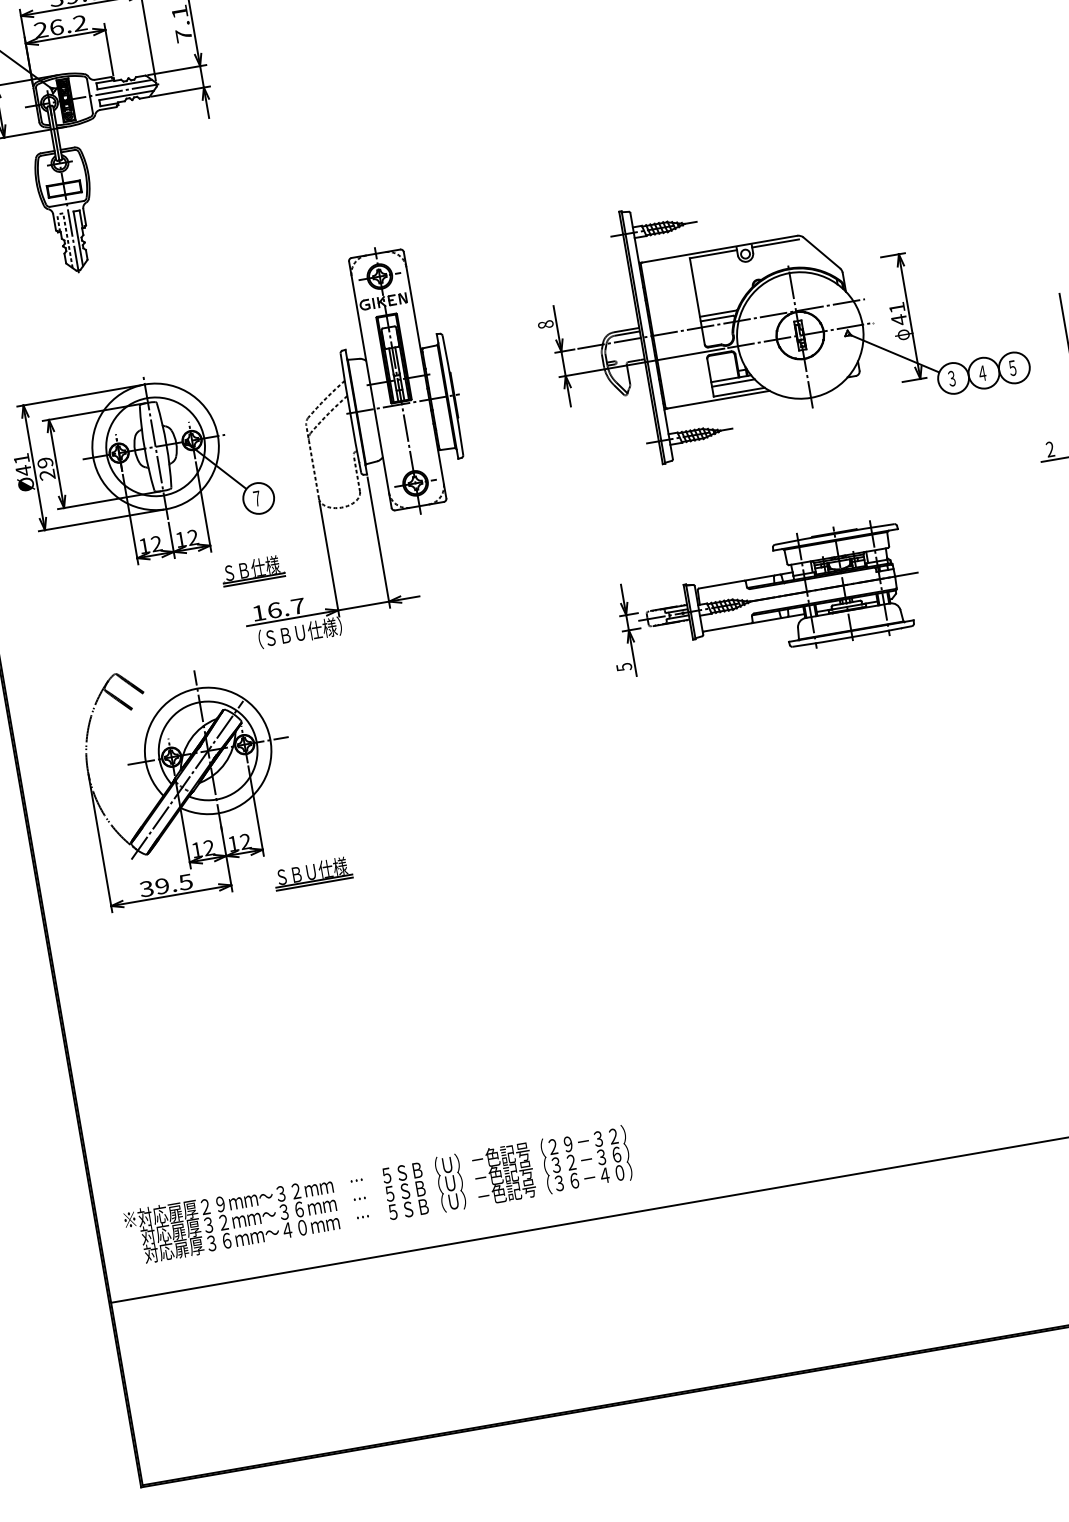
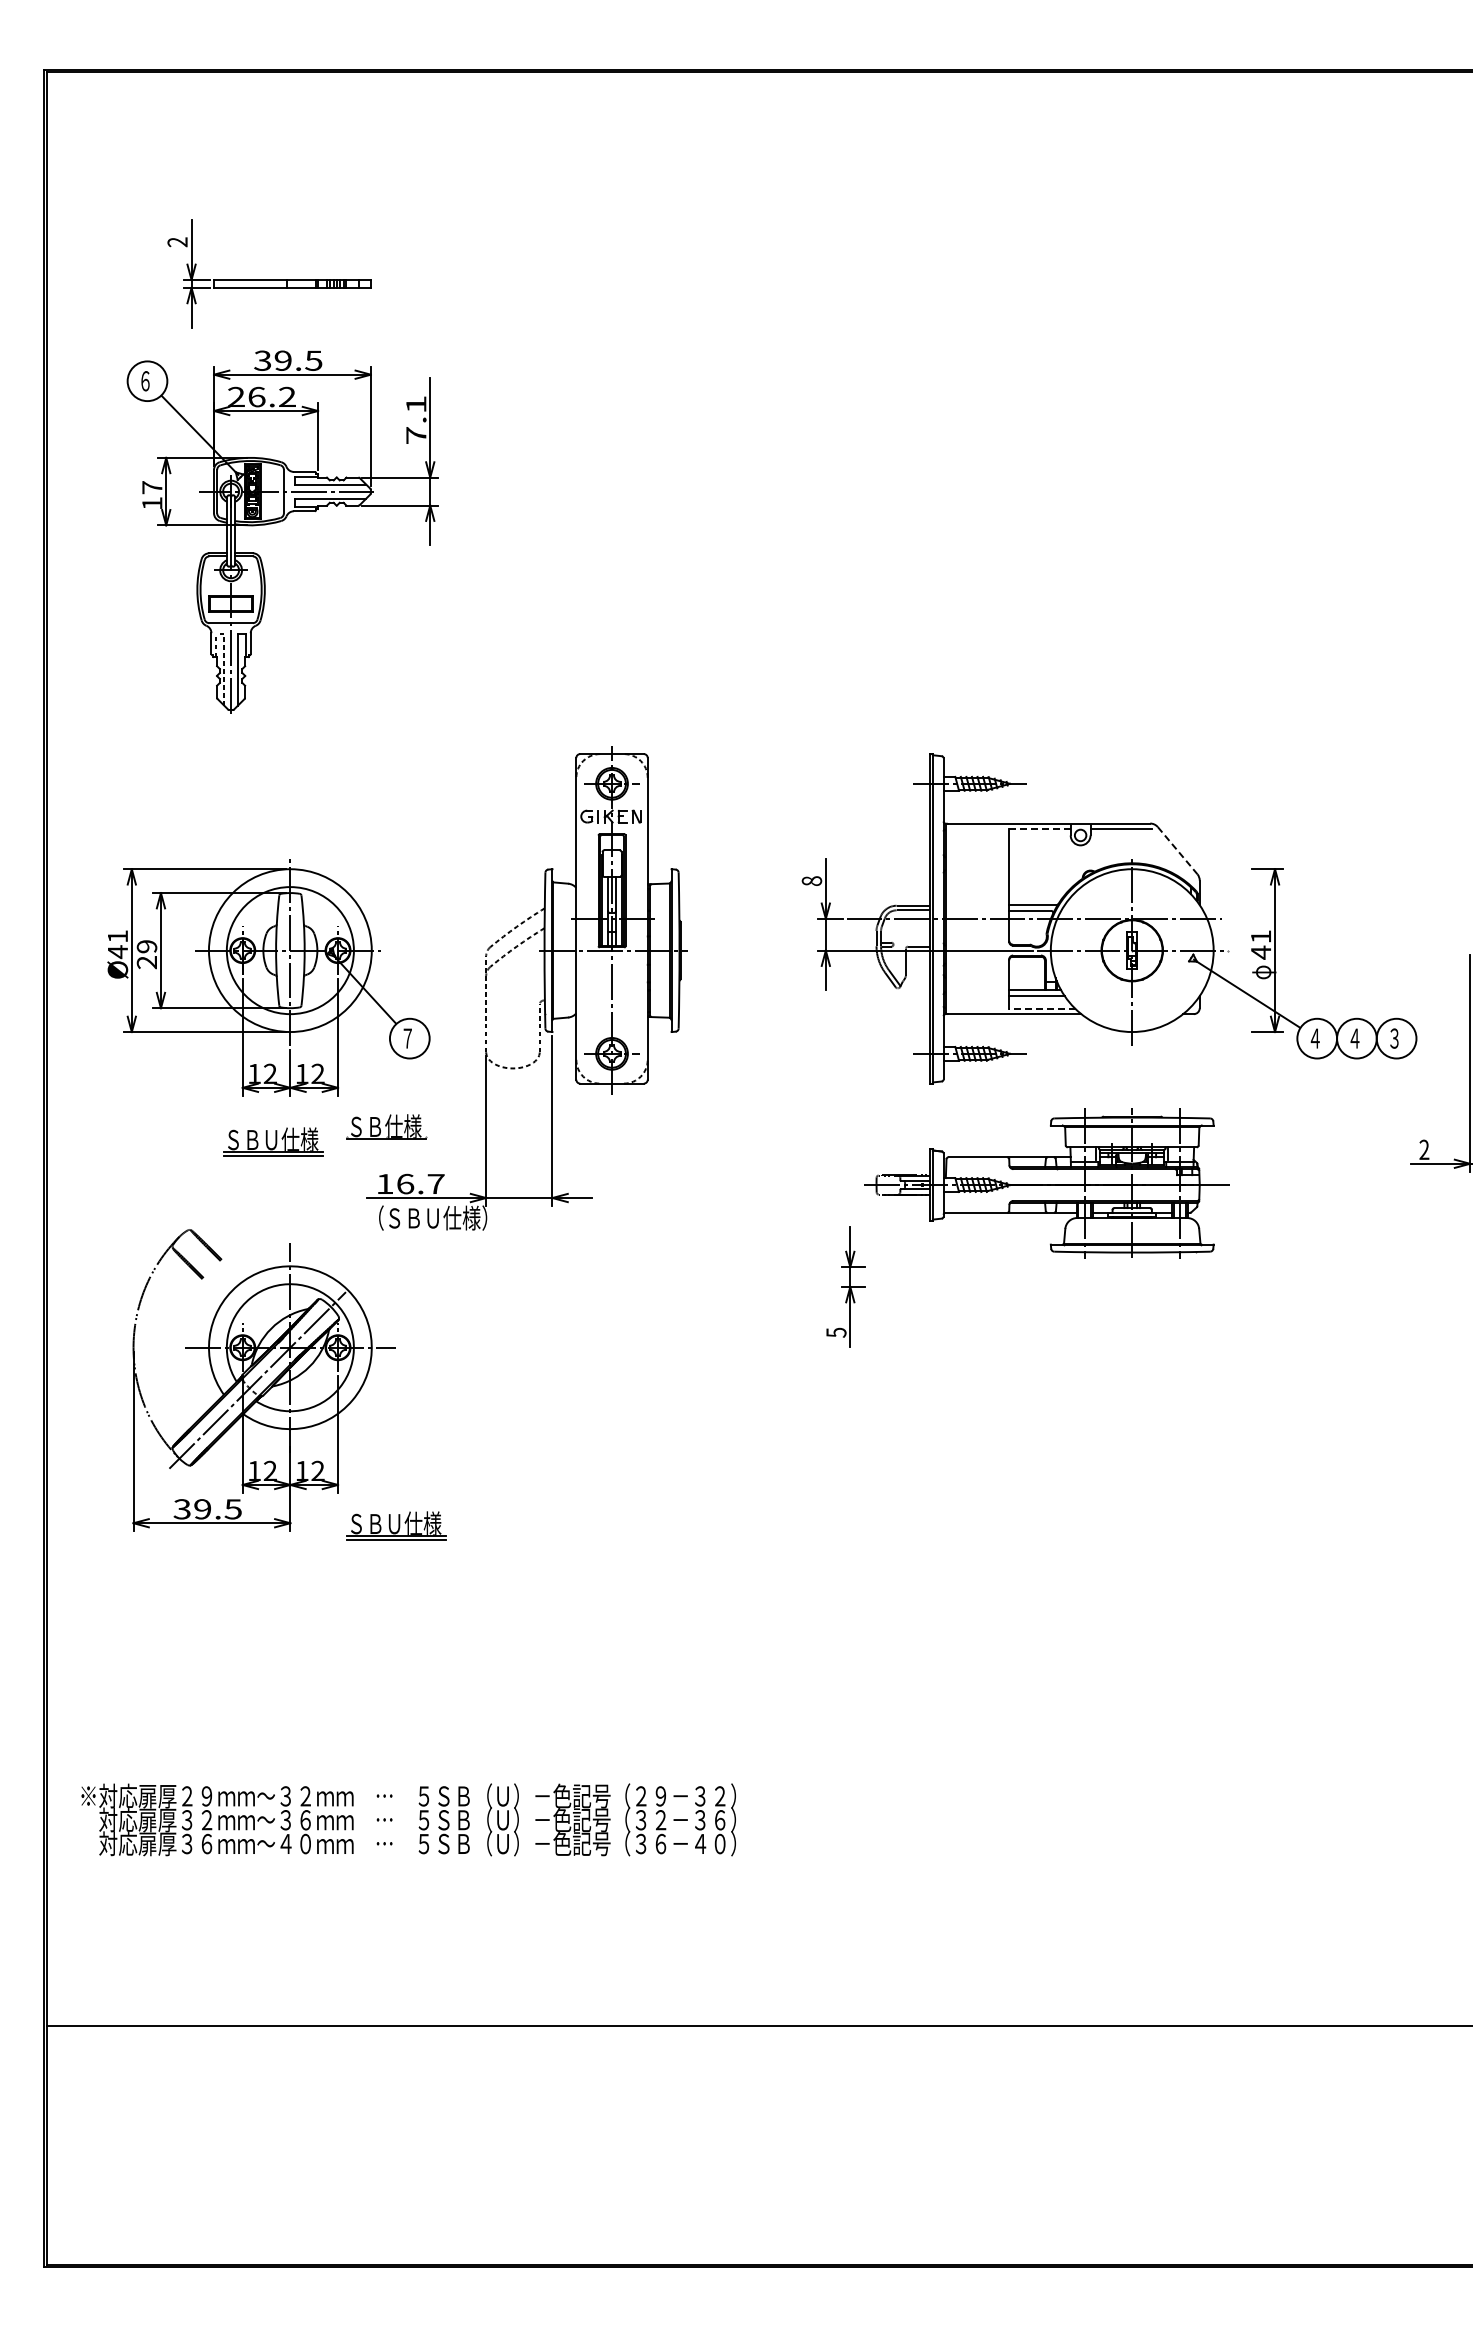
line: (821, 252) -> (1177, 850), solid -> dashed
line: (713, 254) -> (1039, 828), solid -> dashed
text: (1012, 368) -> (1394, 1038), ５ -> ３
text: (951, 378) -> (1314, 1038), ３ -> ４
line: (738, 392) -> (1041, 1009), solid -> dashed
line: (254, 581) -> (386, 1142), removed
part: (167, 595) -> (273, 1141), added
part: (777, 595) -> (1046, 1183), moved
text: (378, 1195) -> (408, 1819), moved

